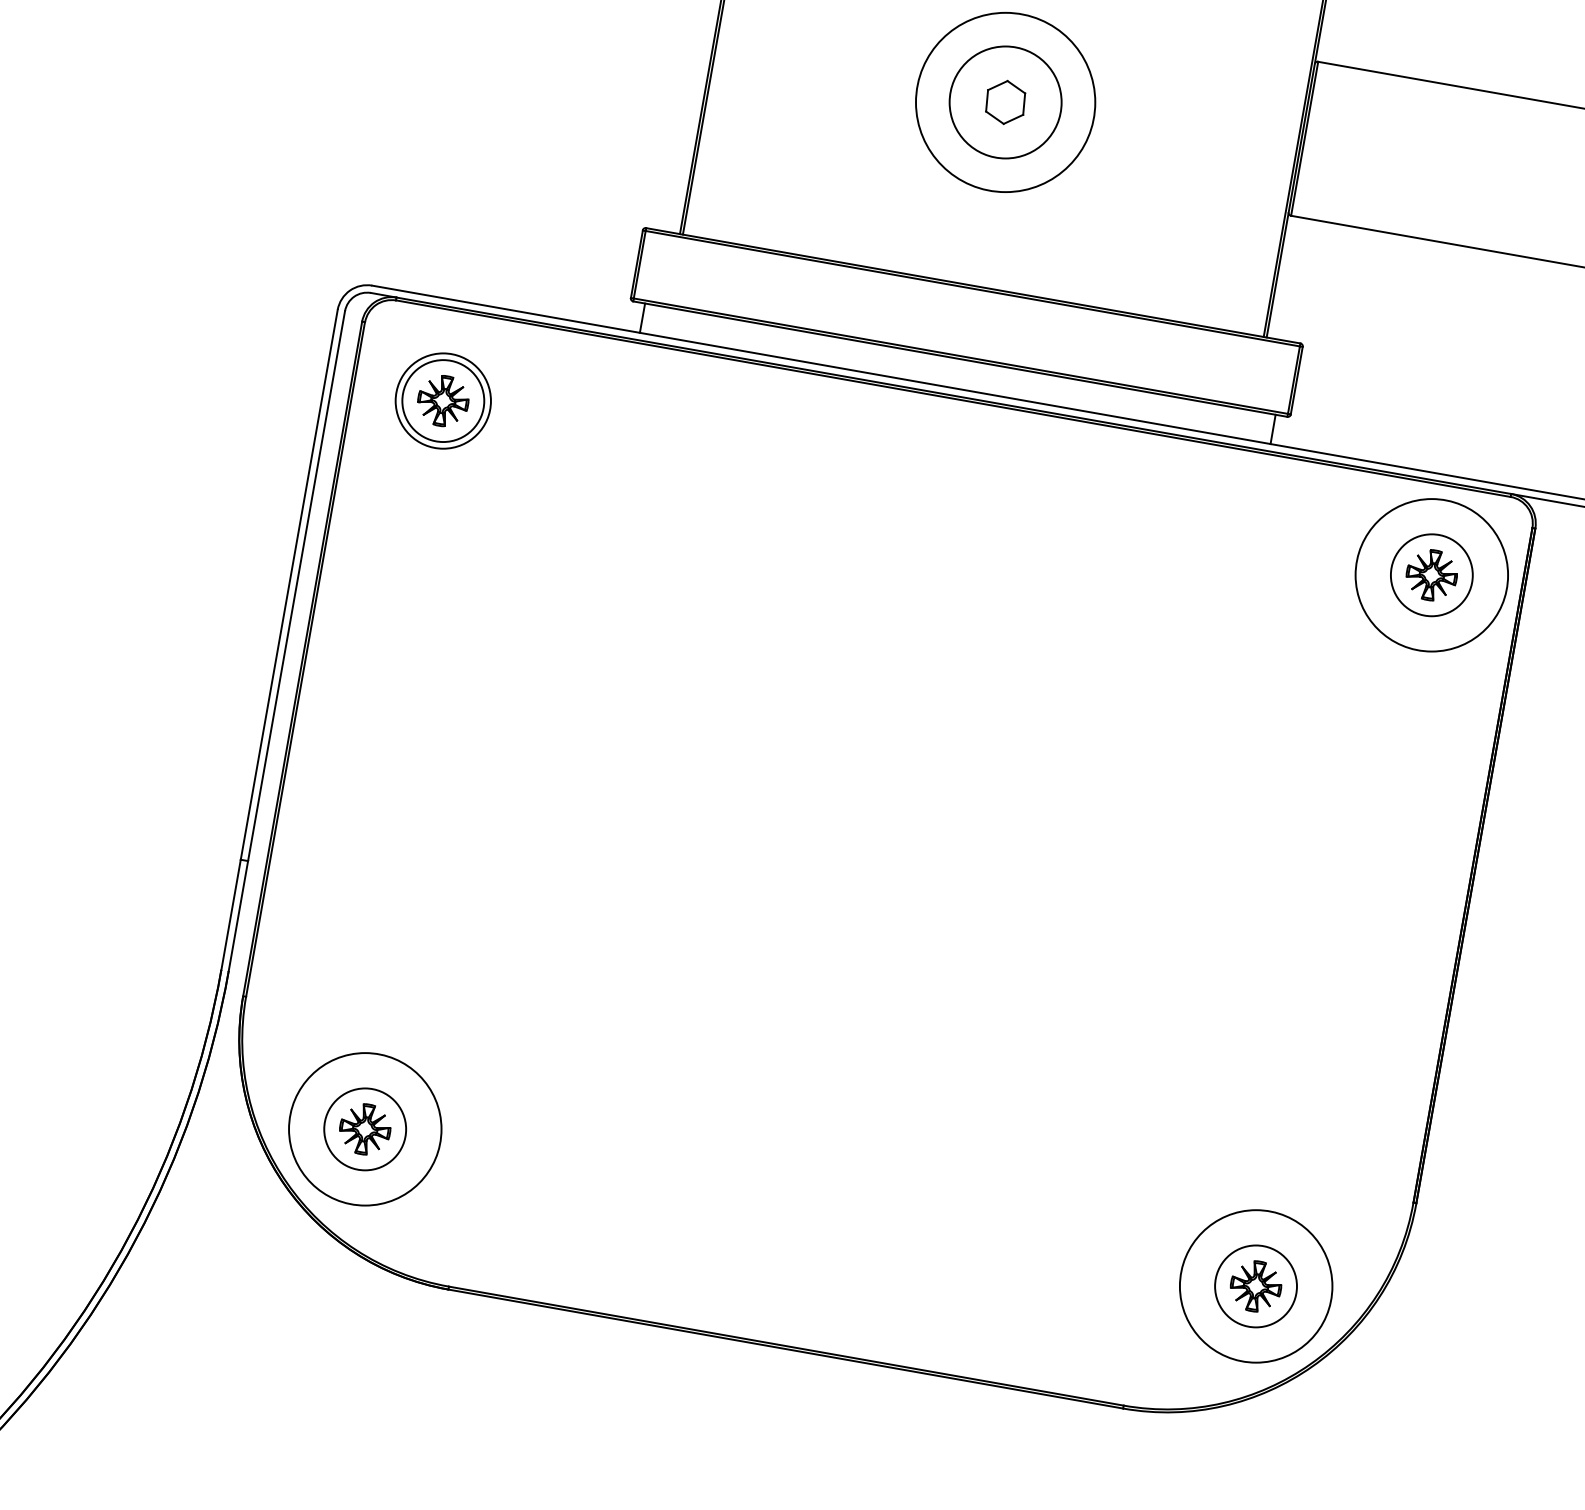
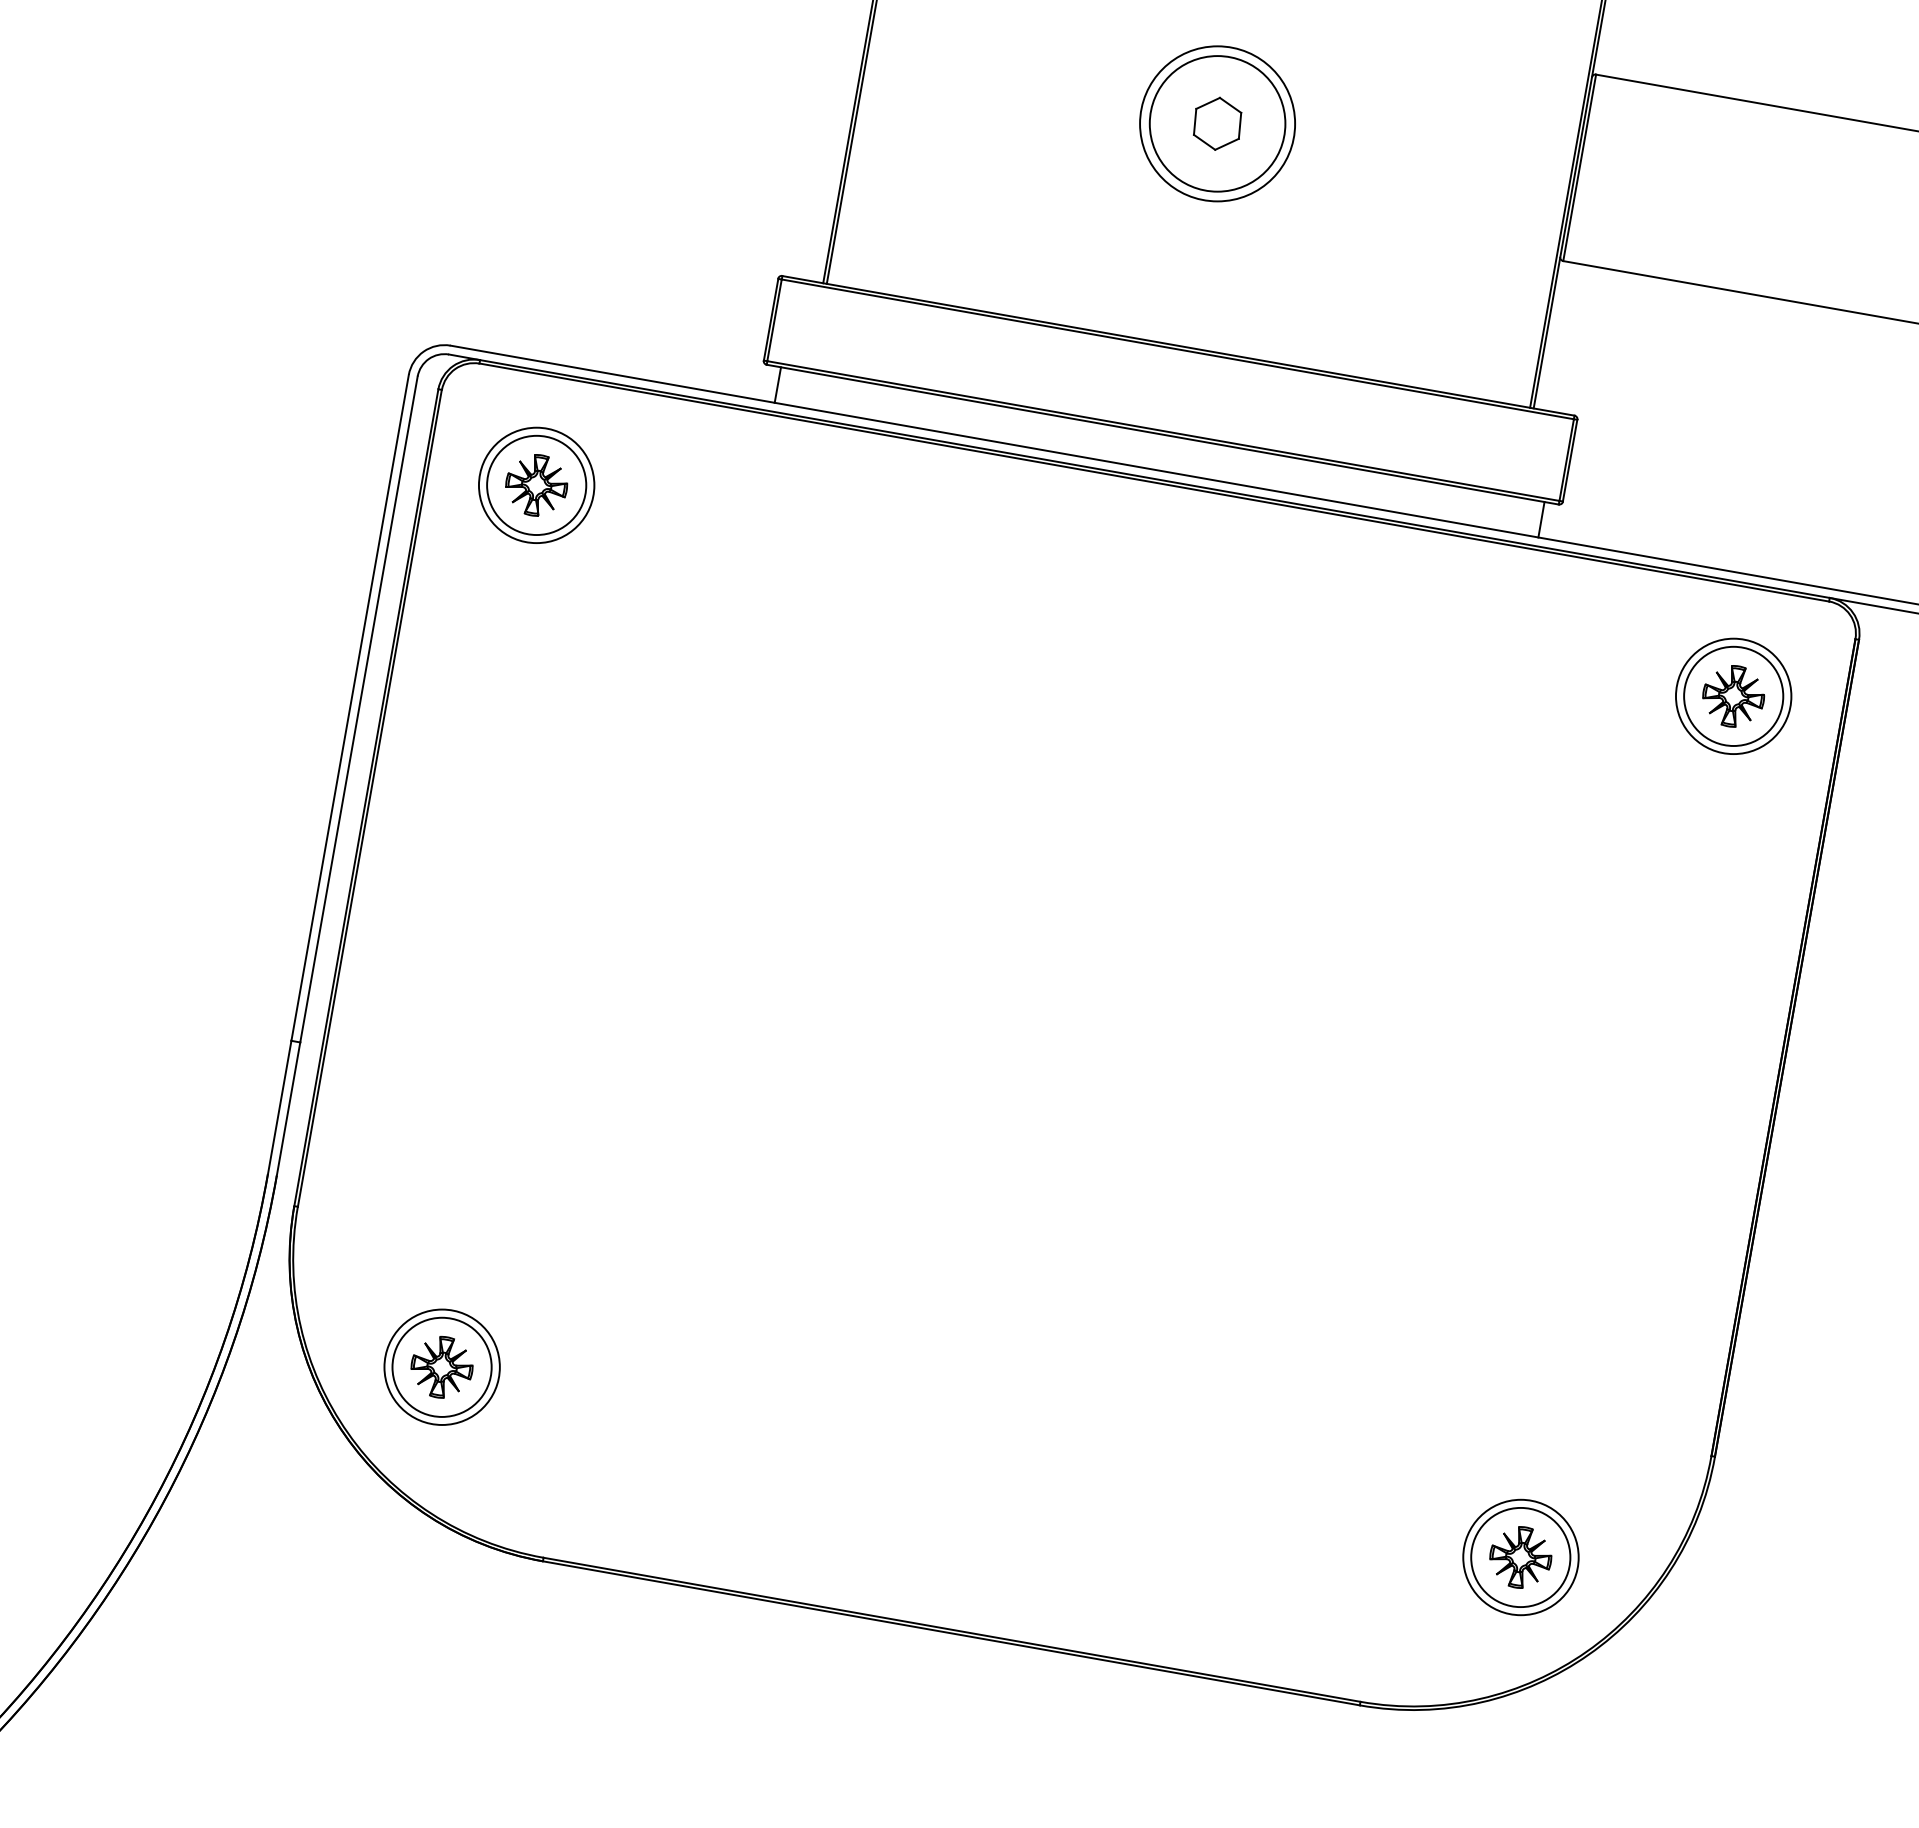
circle: (1005, 102) -> (1217, 123), size x0.71
circle: (1431, 574) -> (1733, 695), size x0.62
circle: (364, 1128) -> (441, 1366), size x0.62
circle: (1255, 1286) -> (1520, 1557), size x0.62

